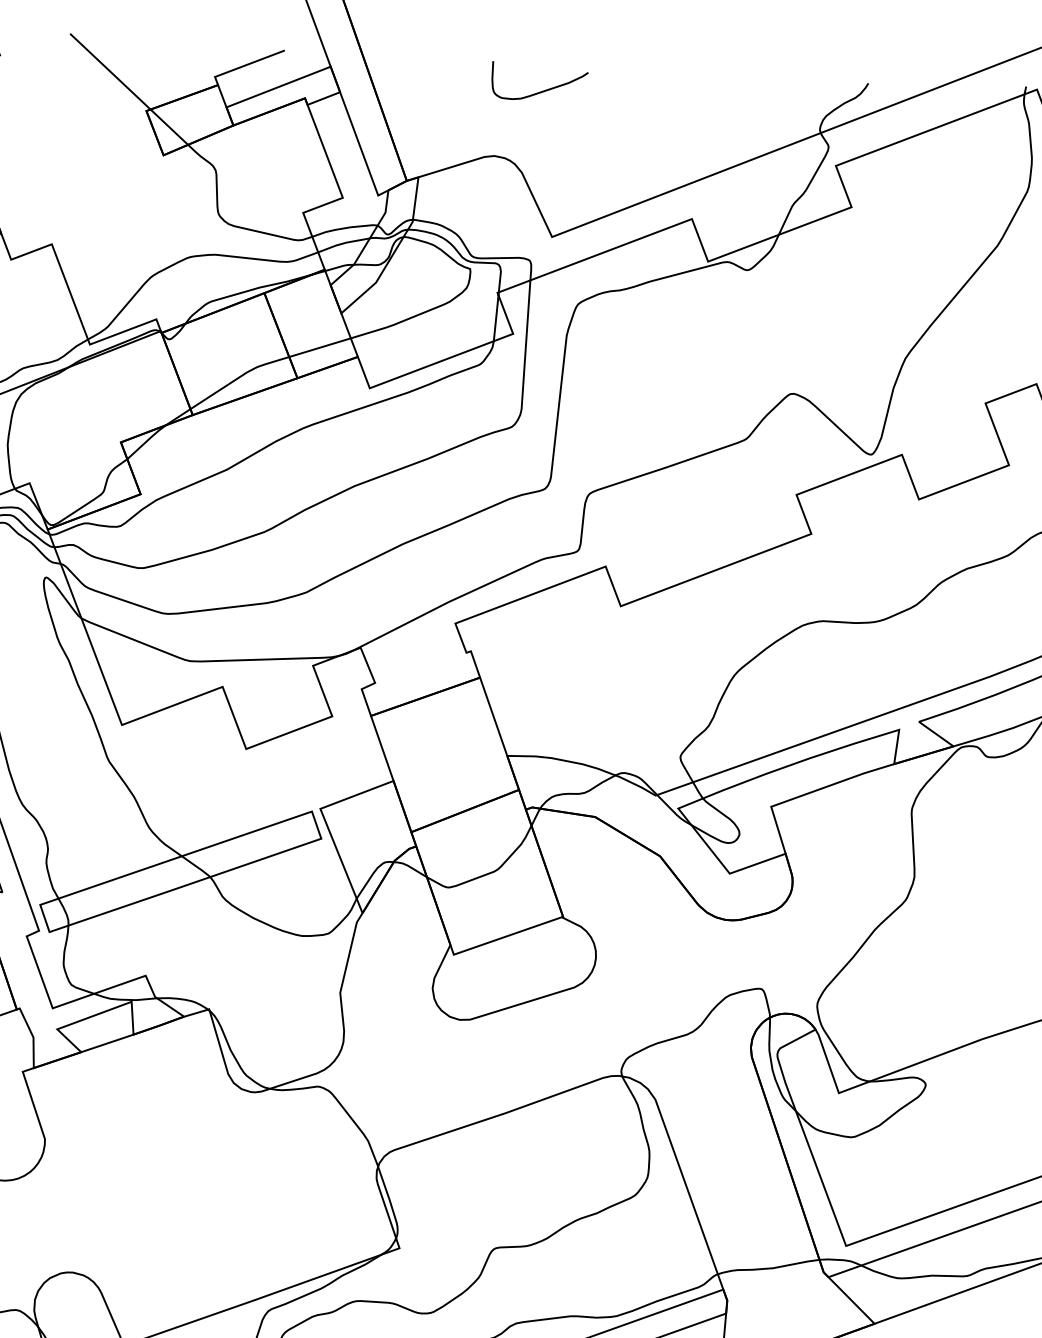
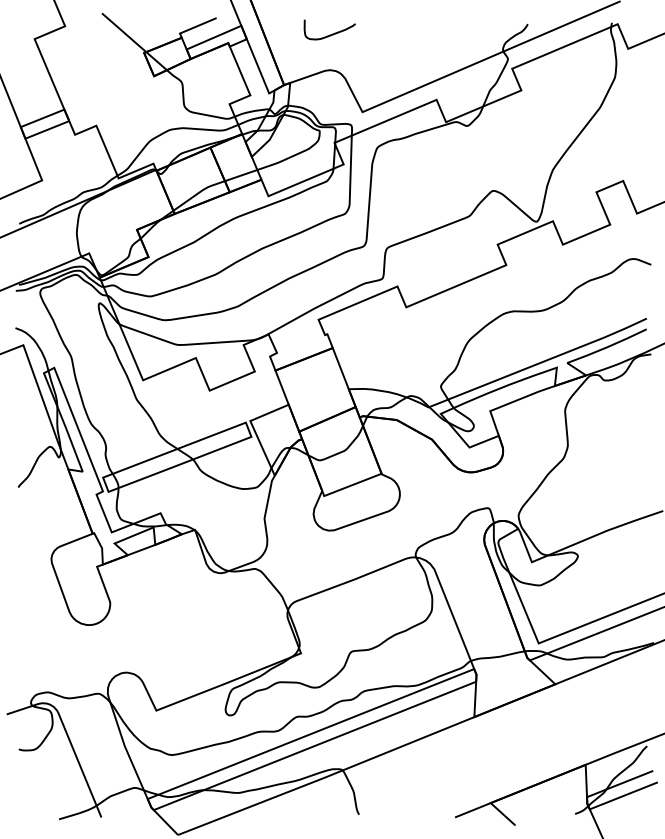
curve: (544, 88) -> (332, 33), moved

